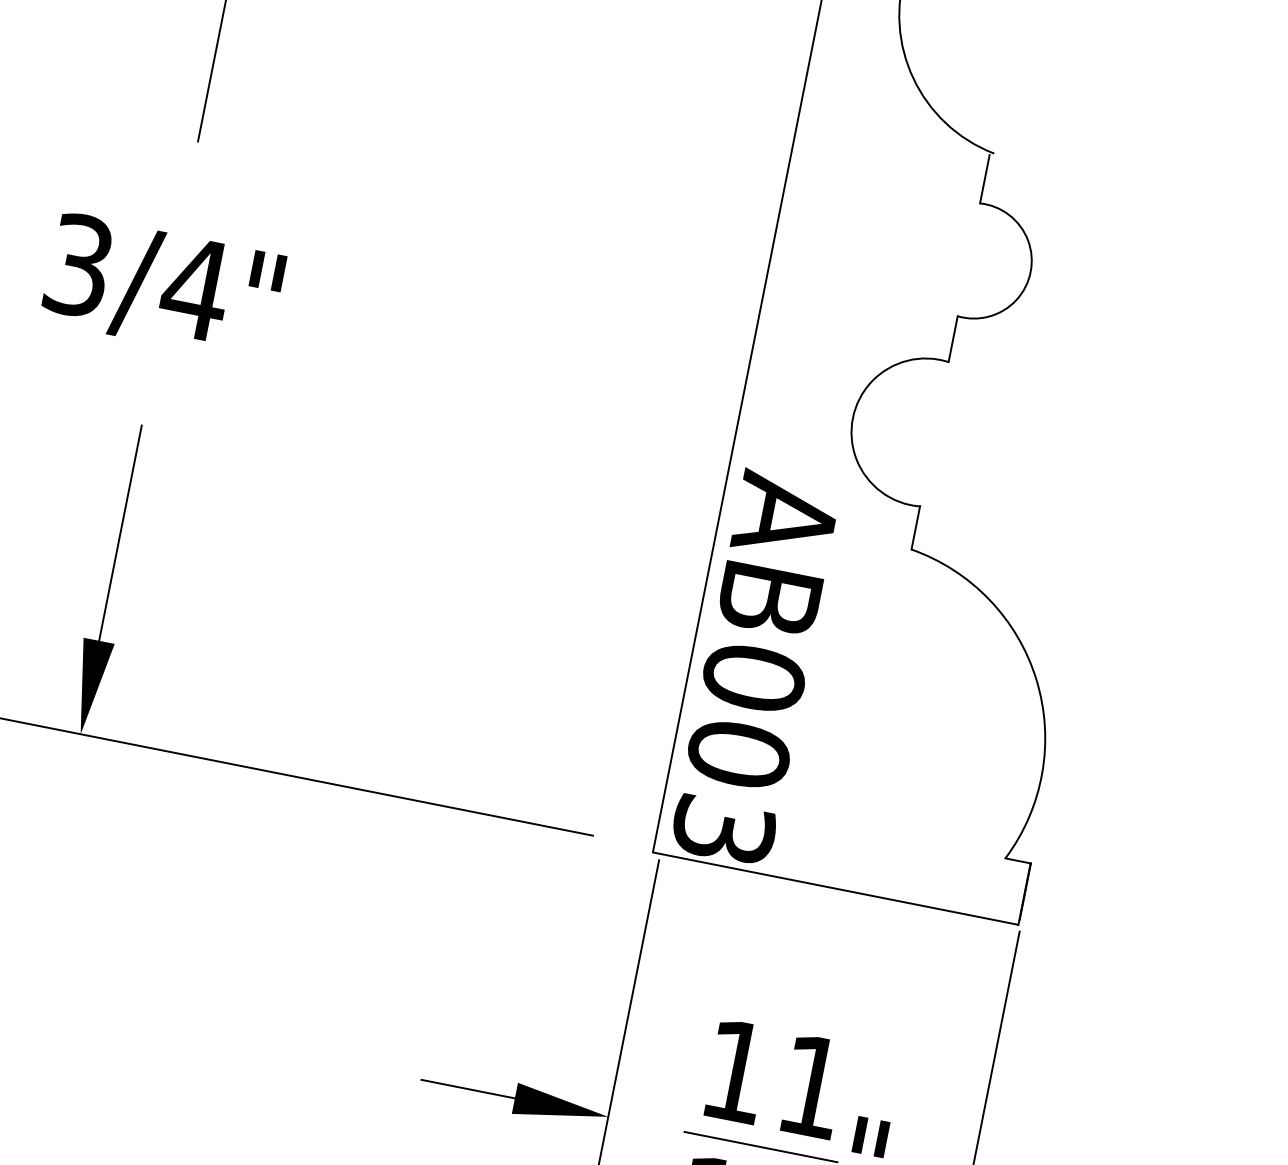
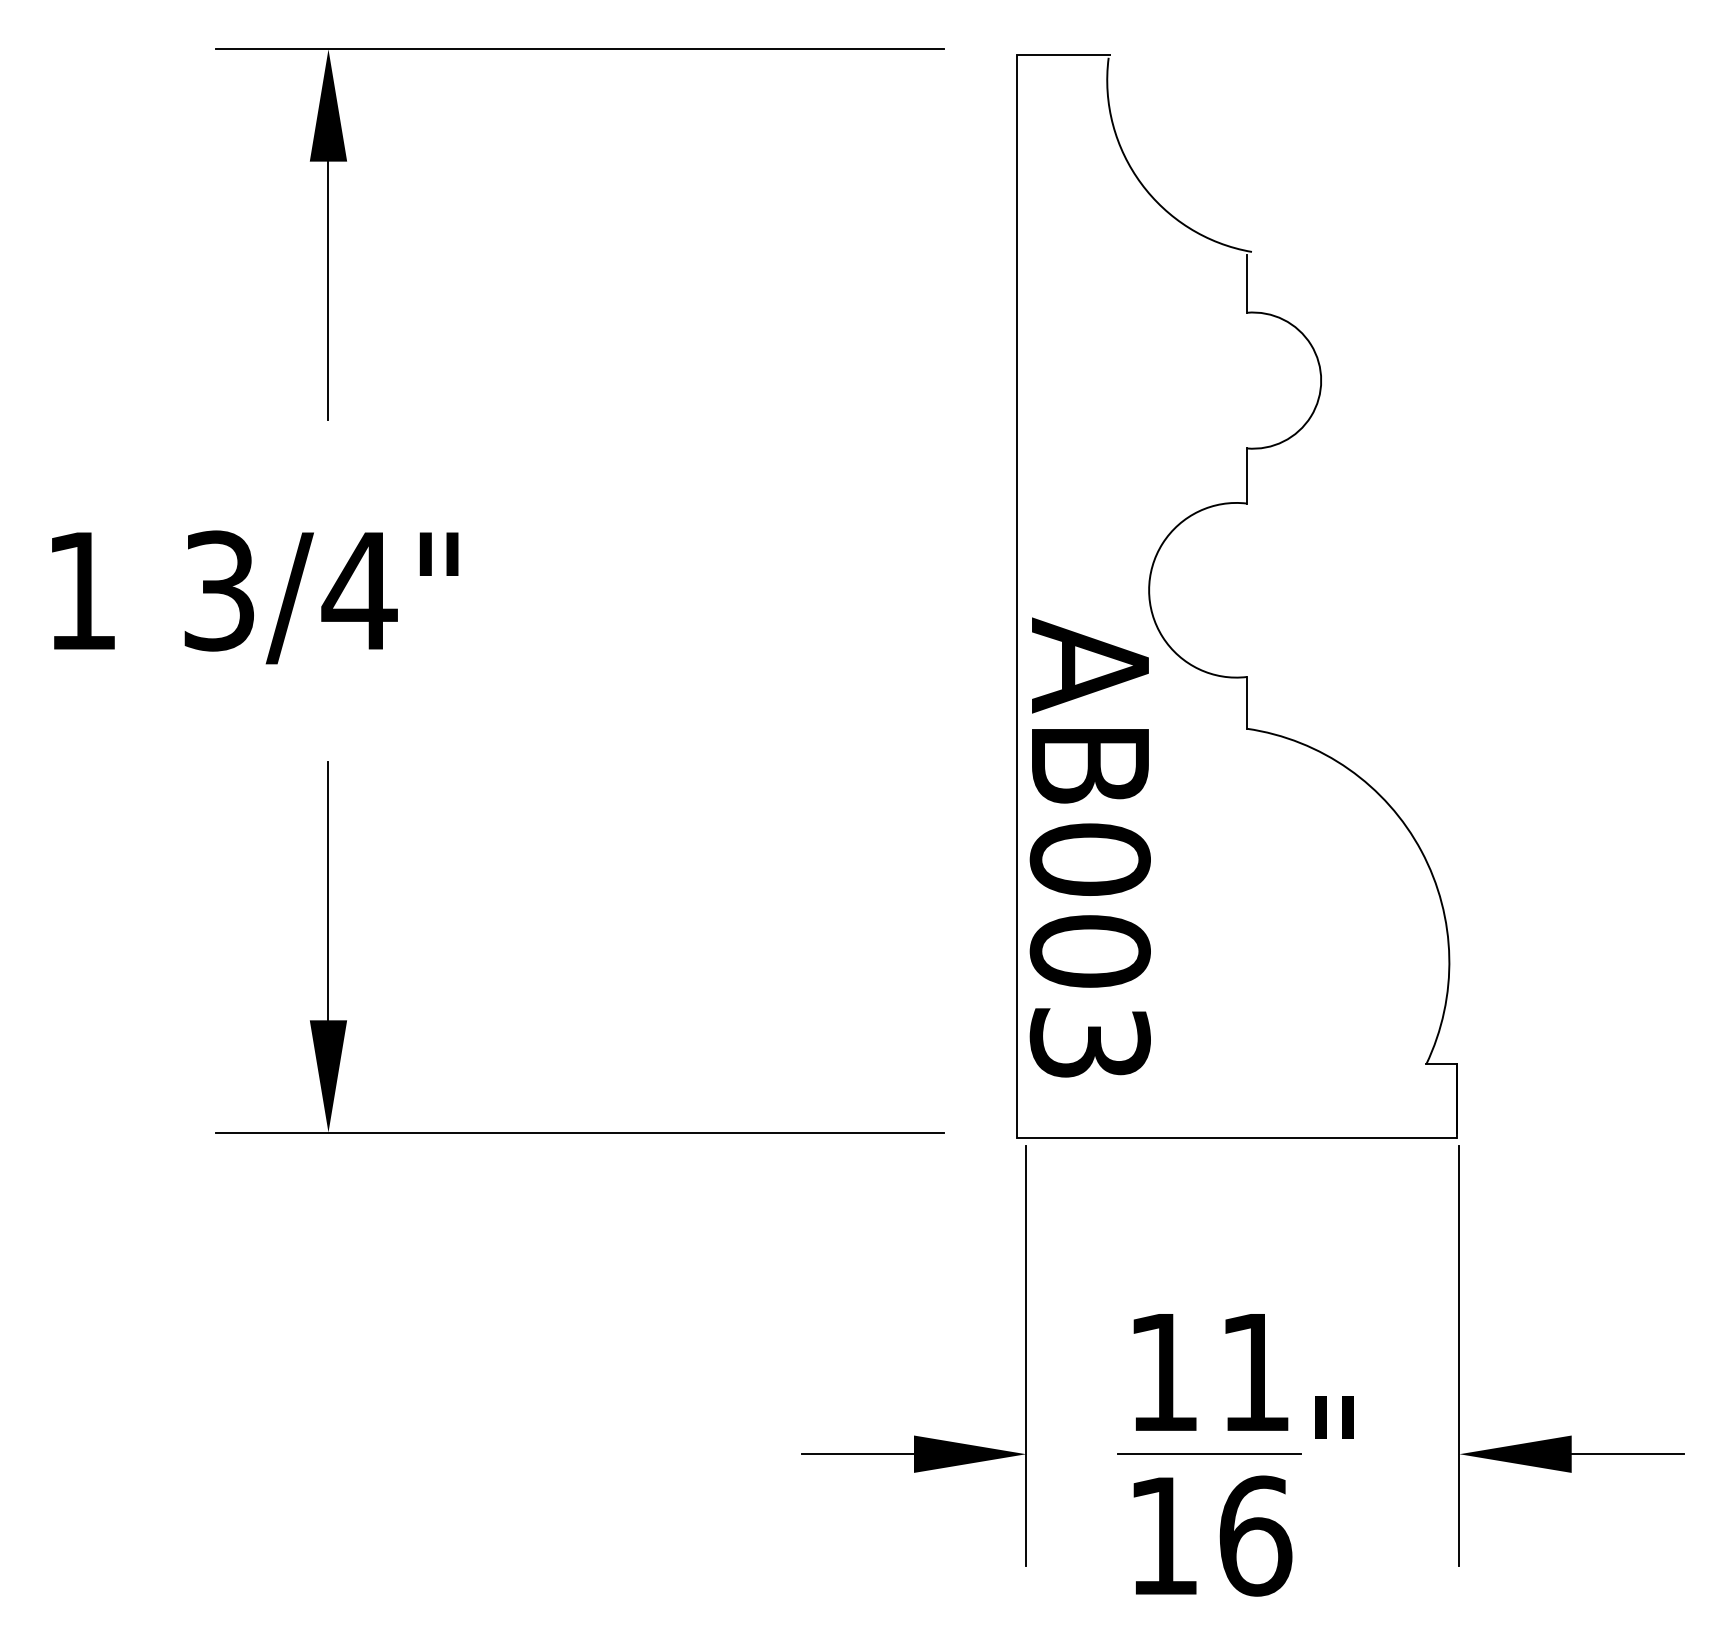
text: (755, 667) -> (1089, 847), moved

